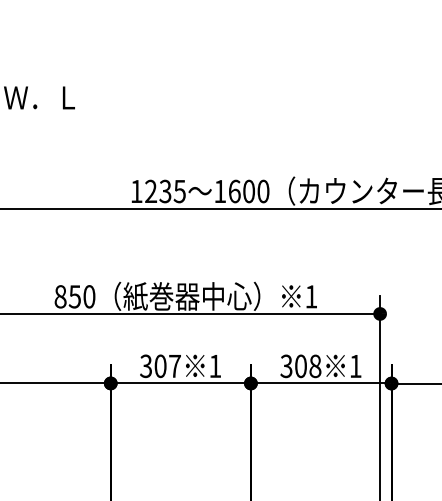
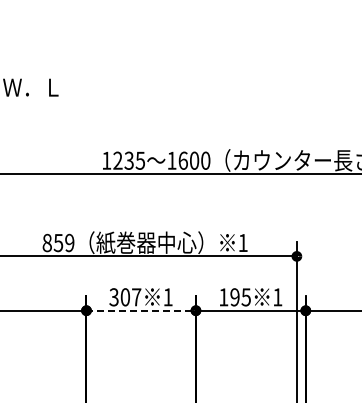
text: (89, 297) -> (69, 243), 850 -> 859
text: (300, 366) -> (234, 297), 308 -> 195
line: (181, 383) -> (141, 310), solid -> dashed

